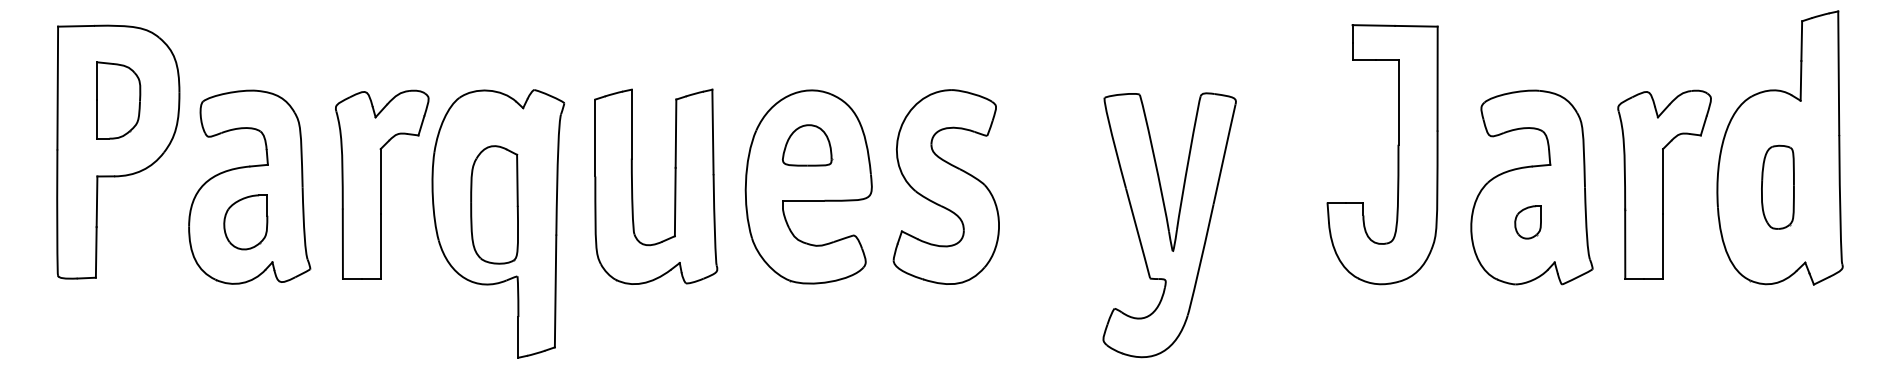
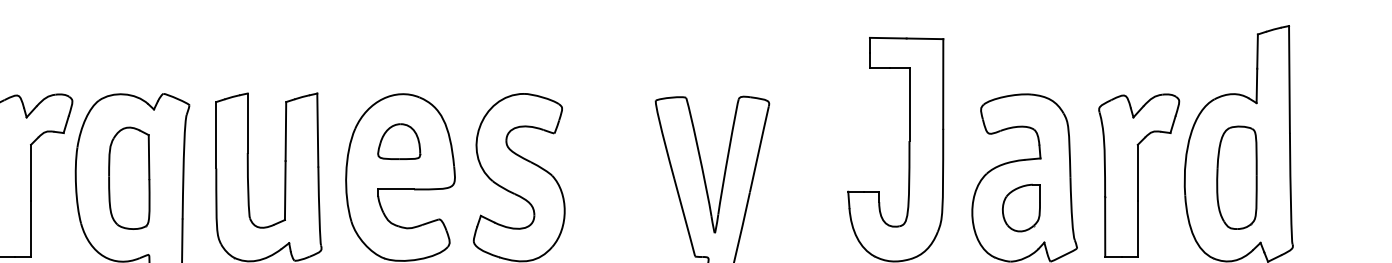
part: (1777, 187) -> (1236, 177), size x1.43
part: (494, 204) -> (129, 177), moved
part: (1527, 222) -> (1020, 208), size x1.67

